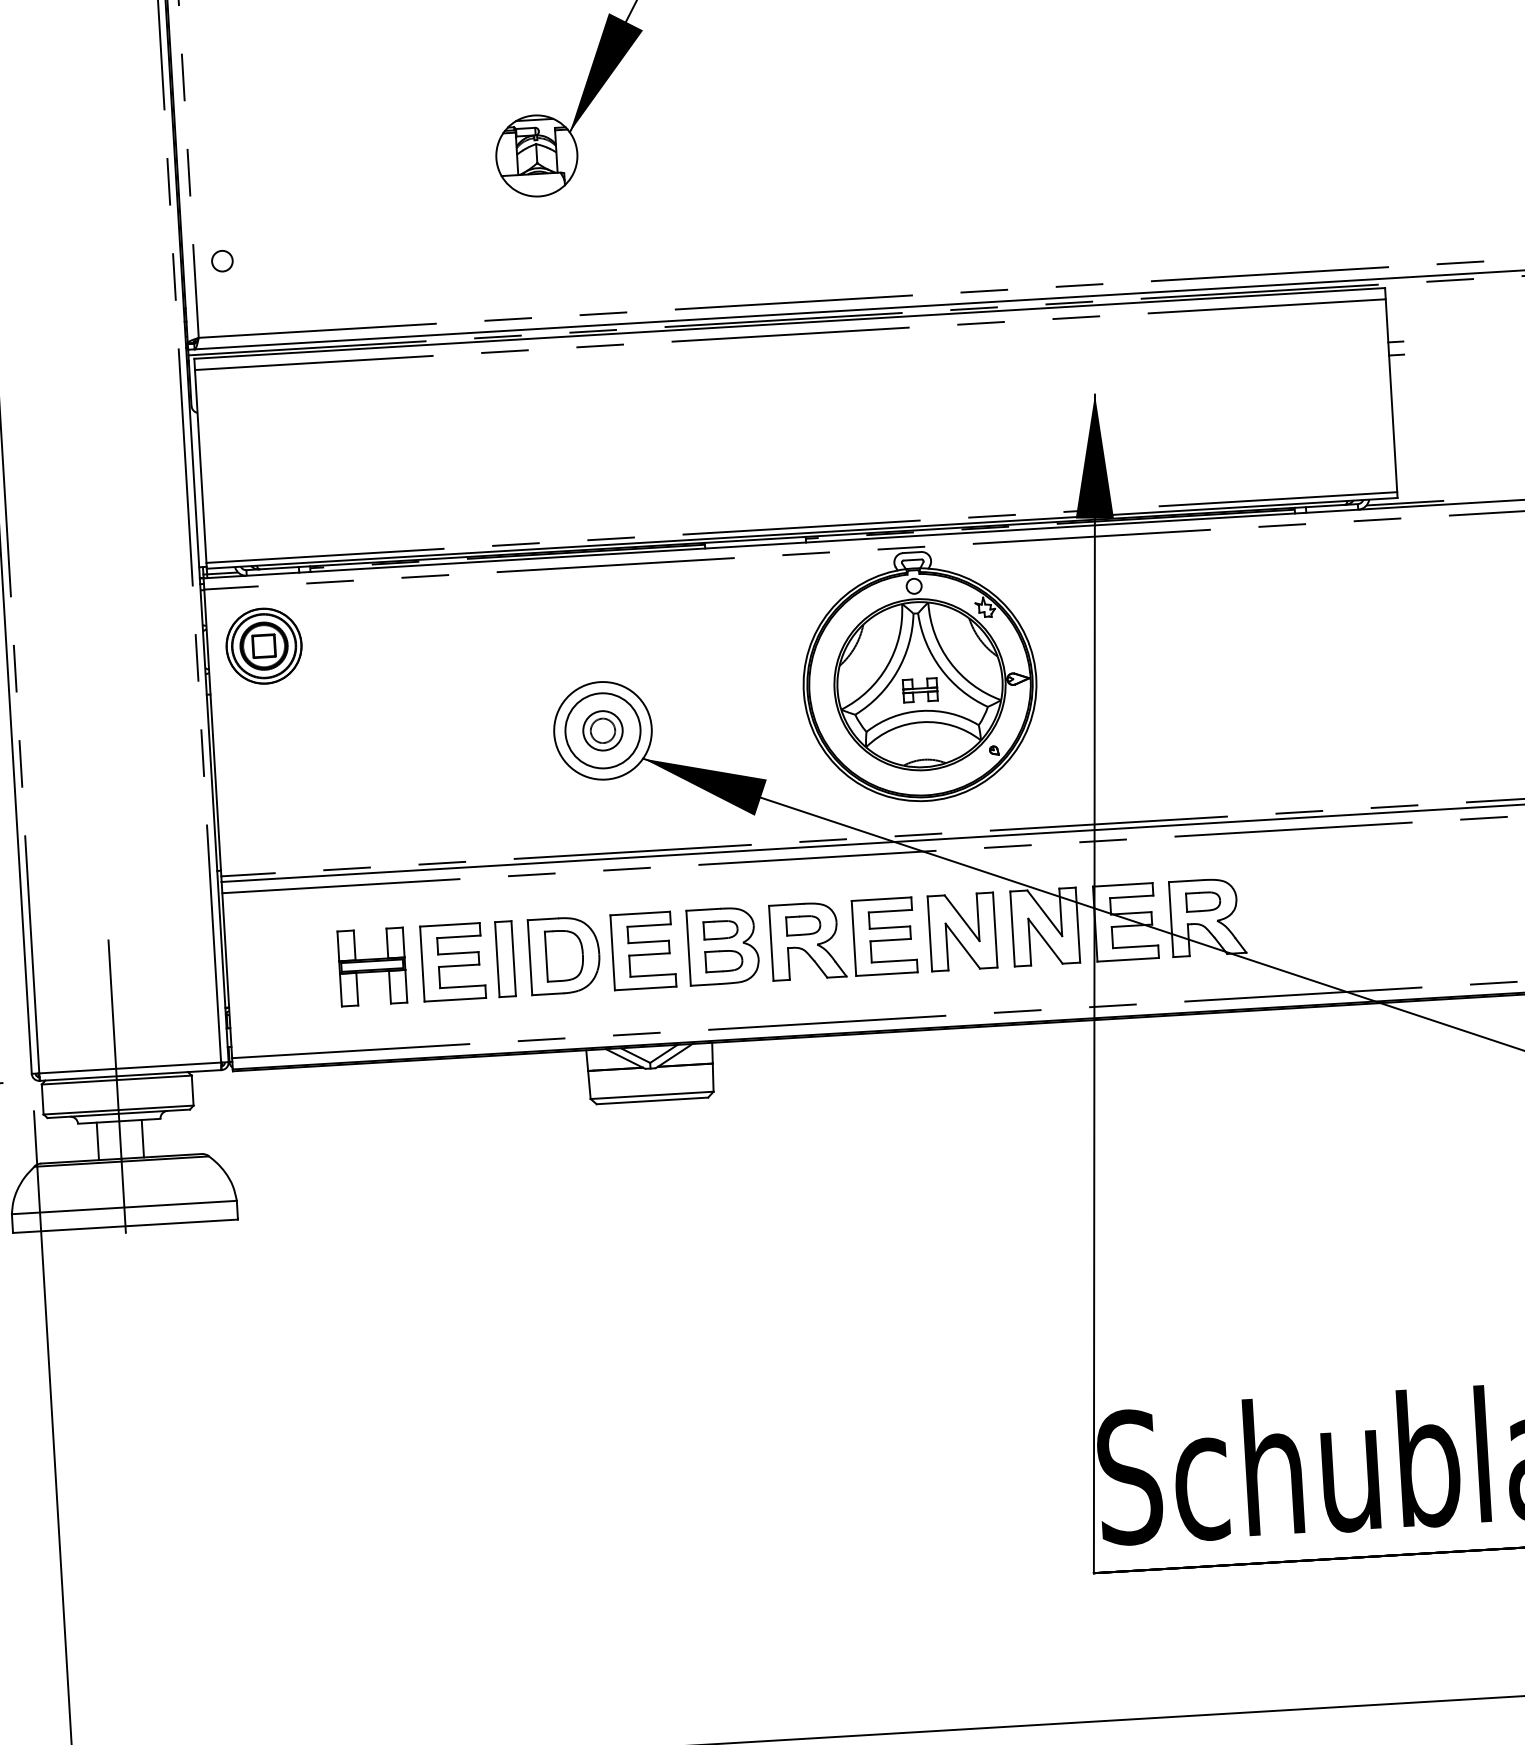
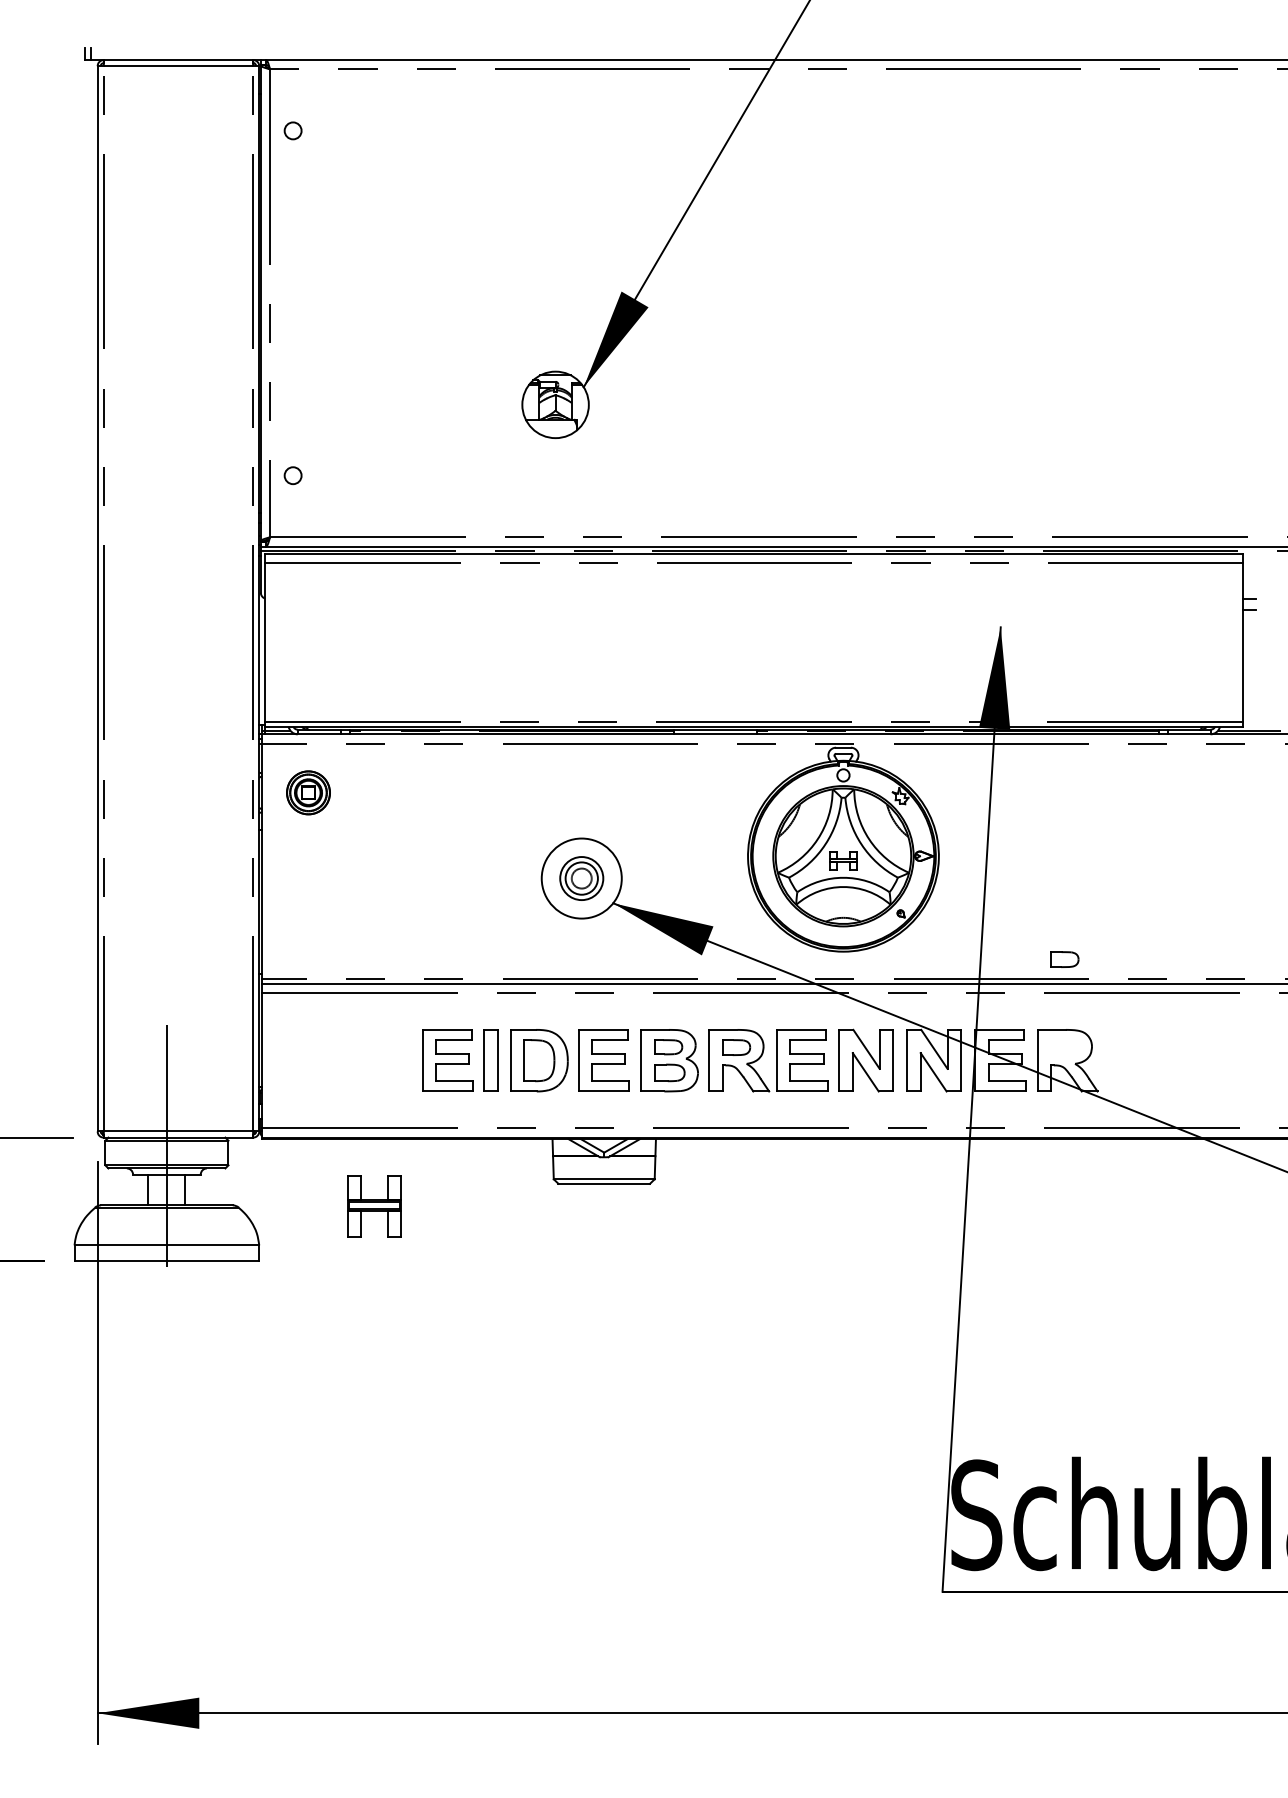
part: (264, 645) -> (308, 792), size x0.7
circle: (602, 730) -> (581, 878), size x0.7
part: (1203, 901) -> (1064, 959), moved
part: (372, 966) -> (374, 1206), moved

